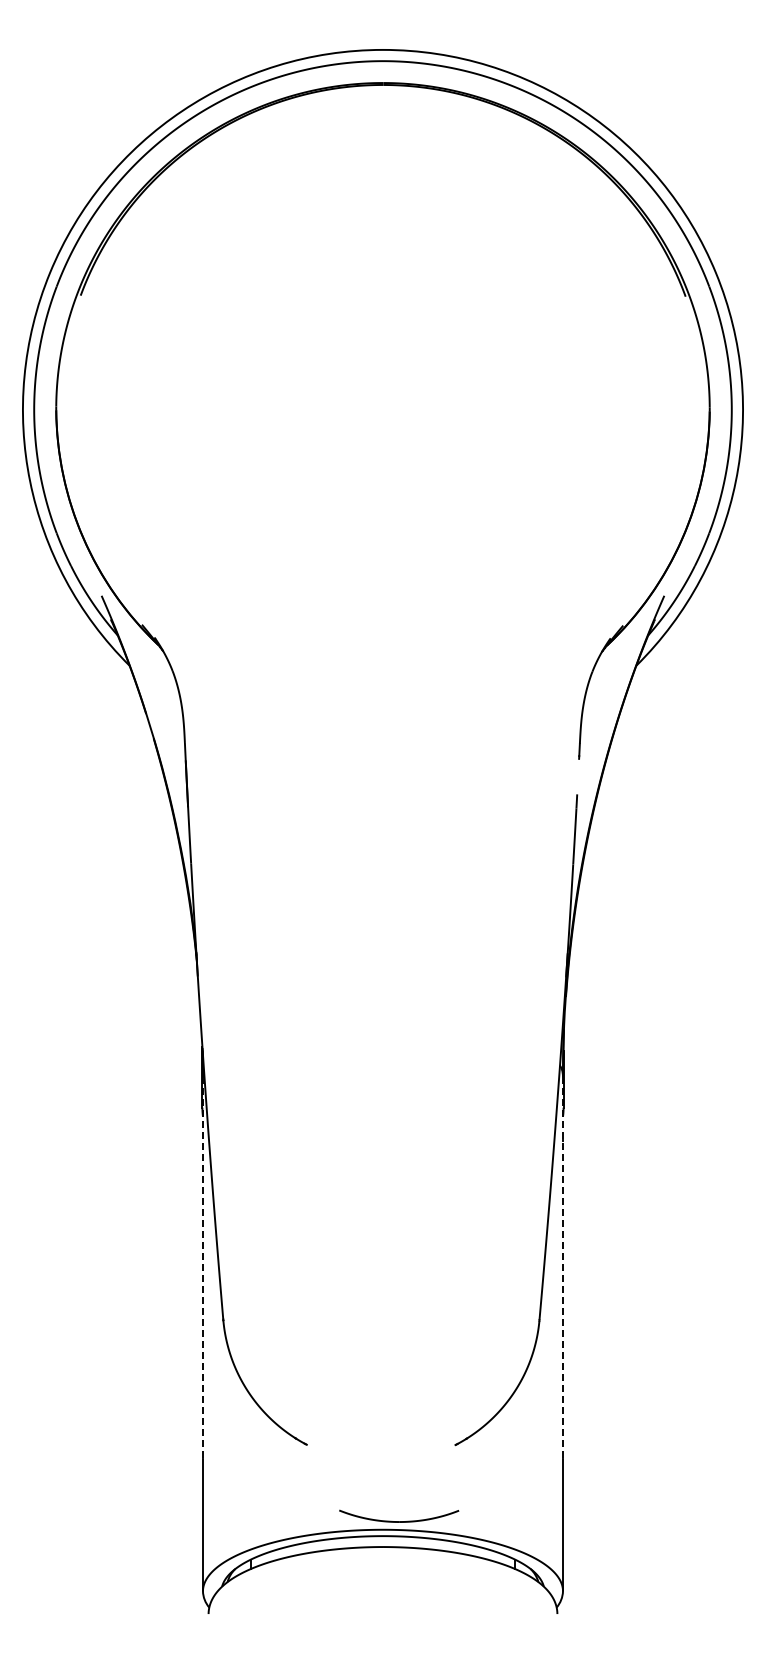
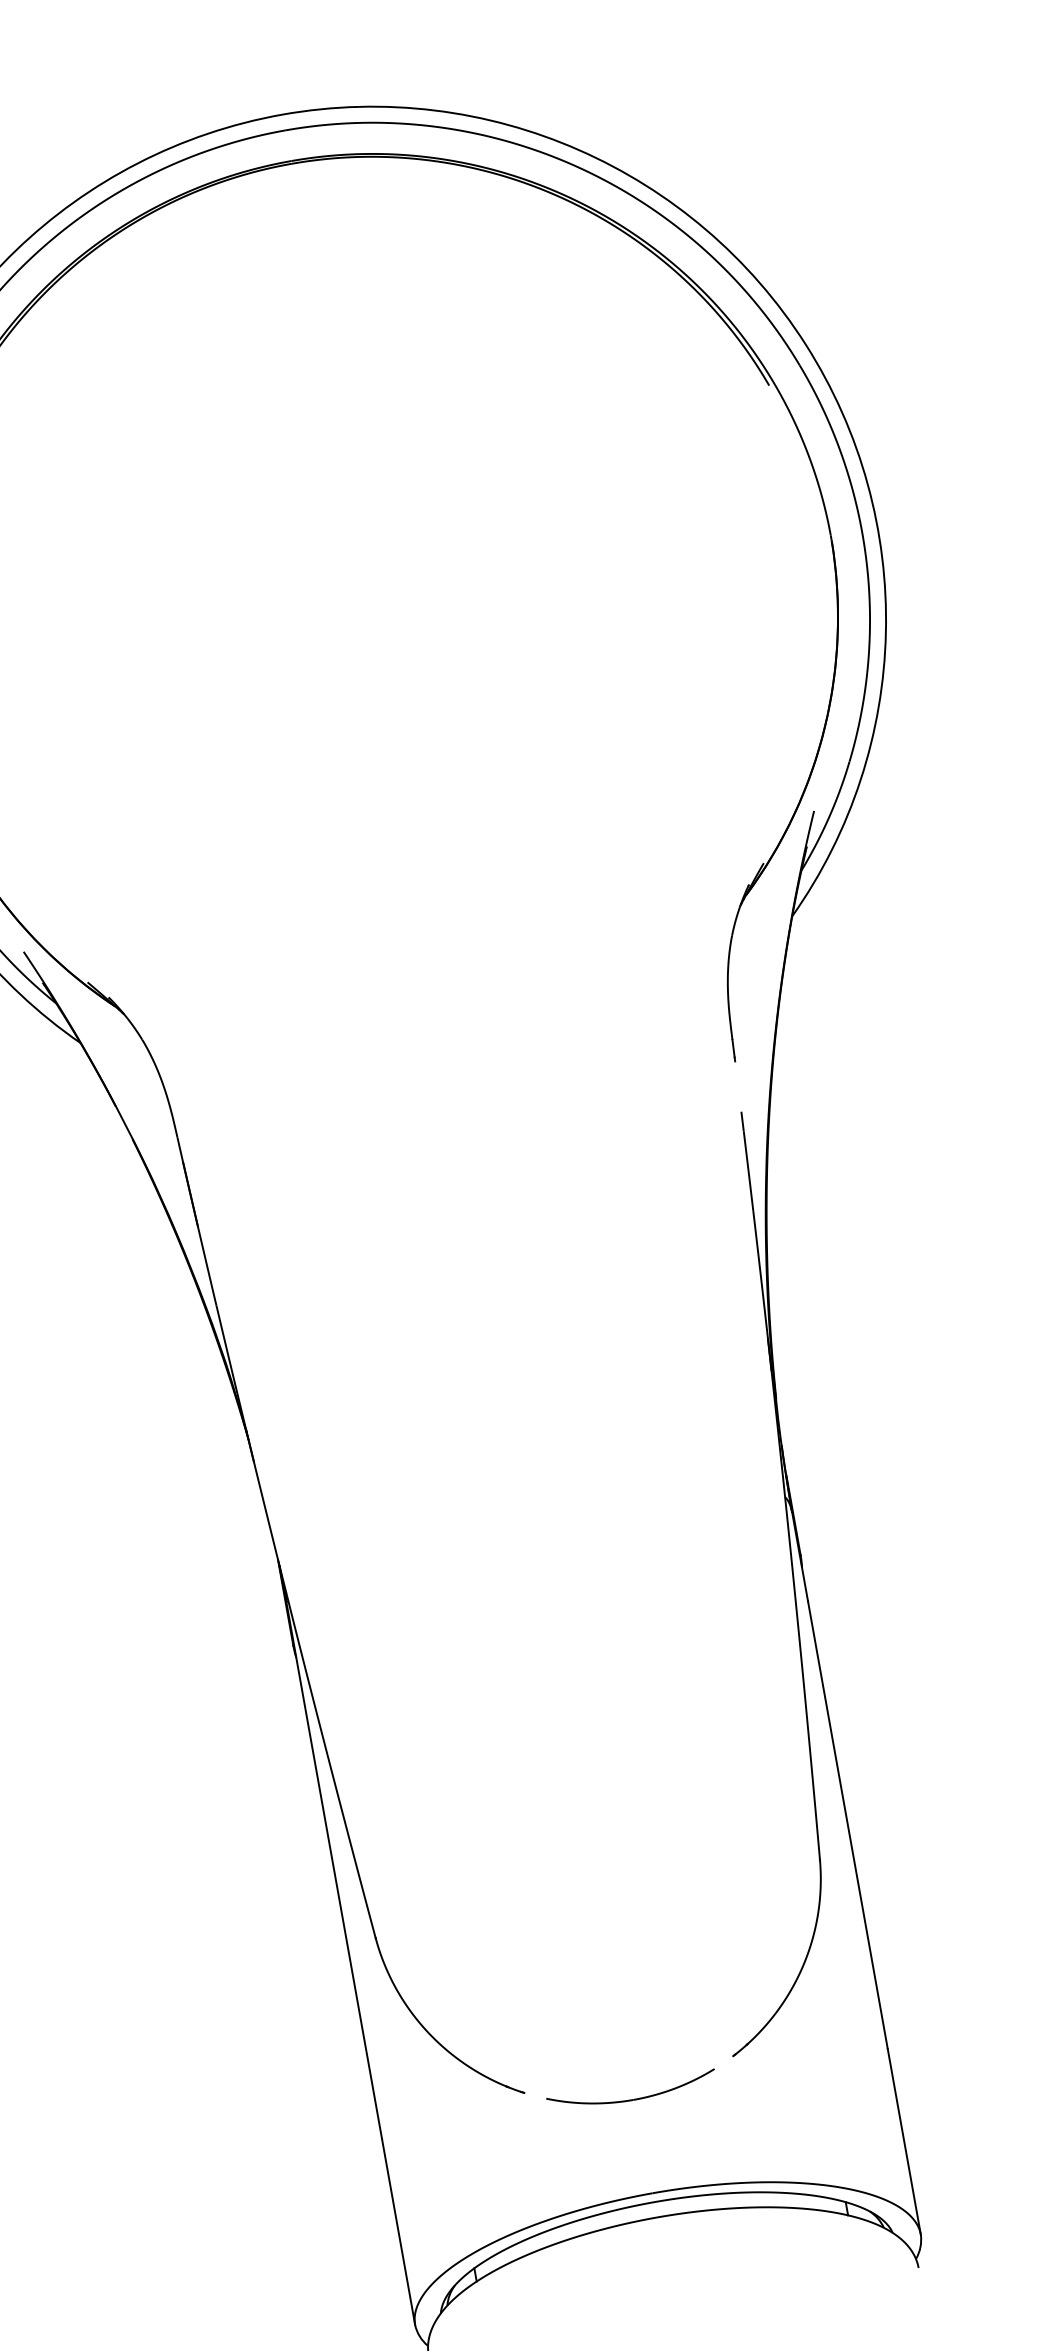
line: (202, 1268) -> (333, 1871), dashed -> solid
line: (563, 1268) -> (840, 1781), dashed -> solid
part: (399, 1515) -> (632, 2090), moved

